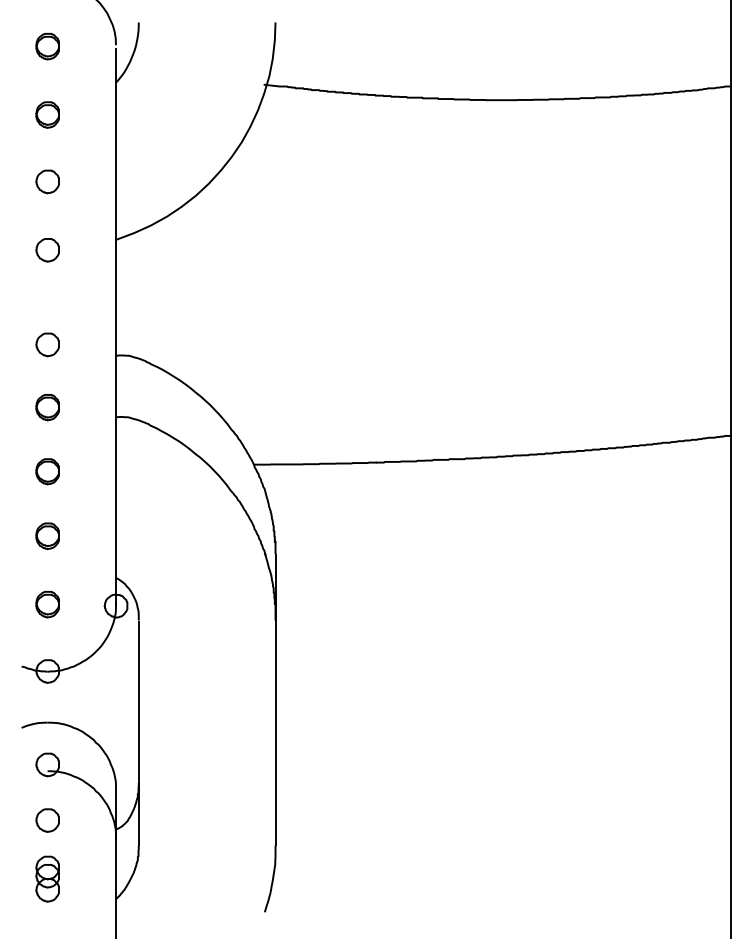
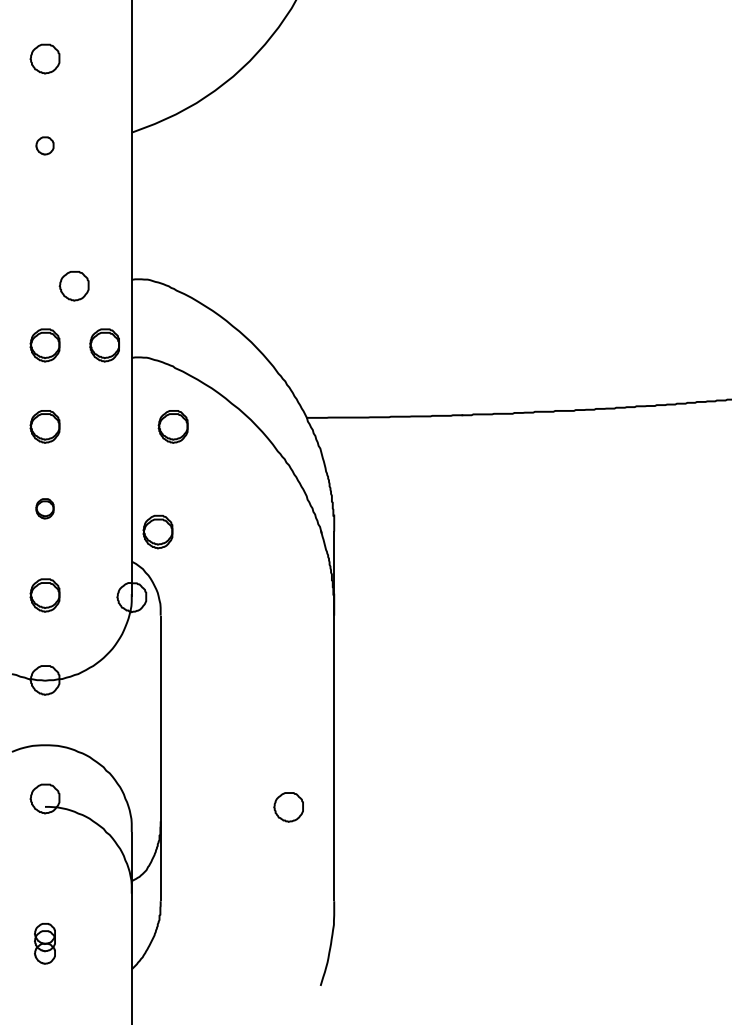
part: (47, 250) -> (44, 146), size x0.6
part: (47, 344) -> (74, 285), moved
part: (94, 407) -> (104, 345), added
part: (148, 471) -> (173, 426), added
part: (47, 536) -> (44, 509), size x0.6
part: (136, 554) -> (157, 531), added
part: (47, 820) -> (288, 807), moved
part: (47, 878) -> (44, 943), size x0.7

